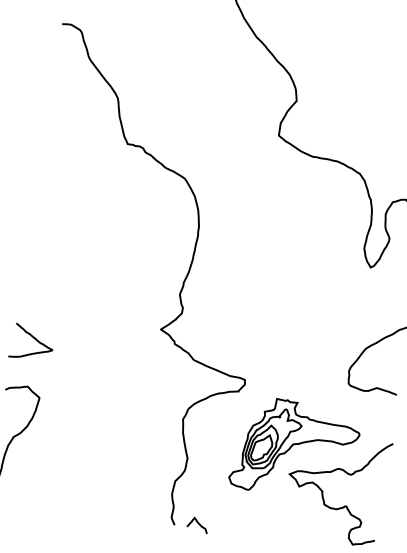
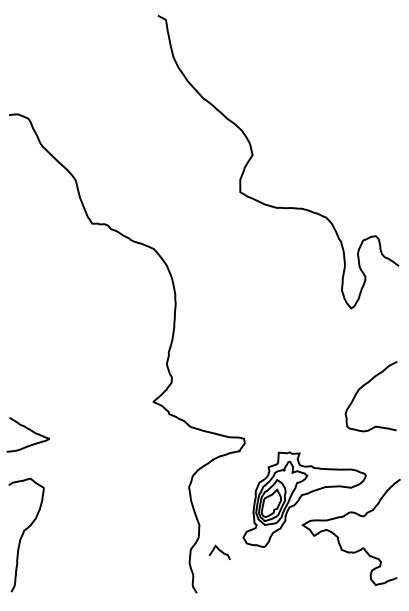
curve: (197, 524) -> (219, 551), moved

